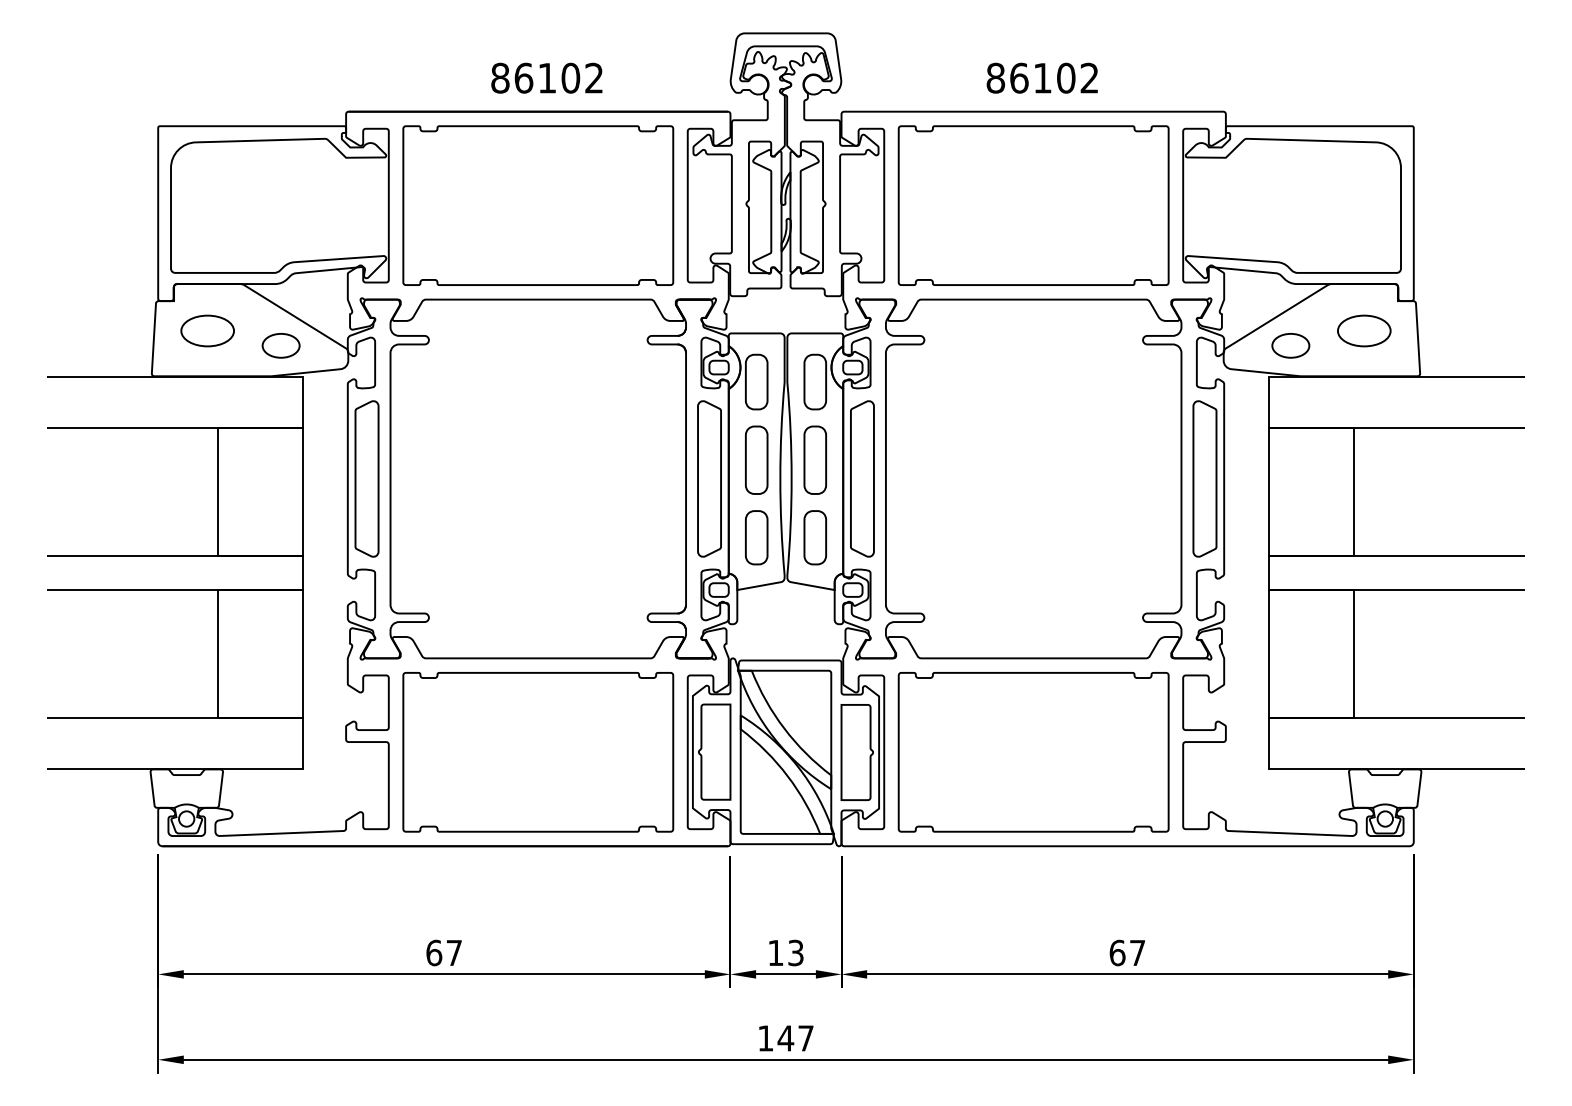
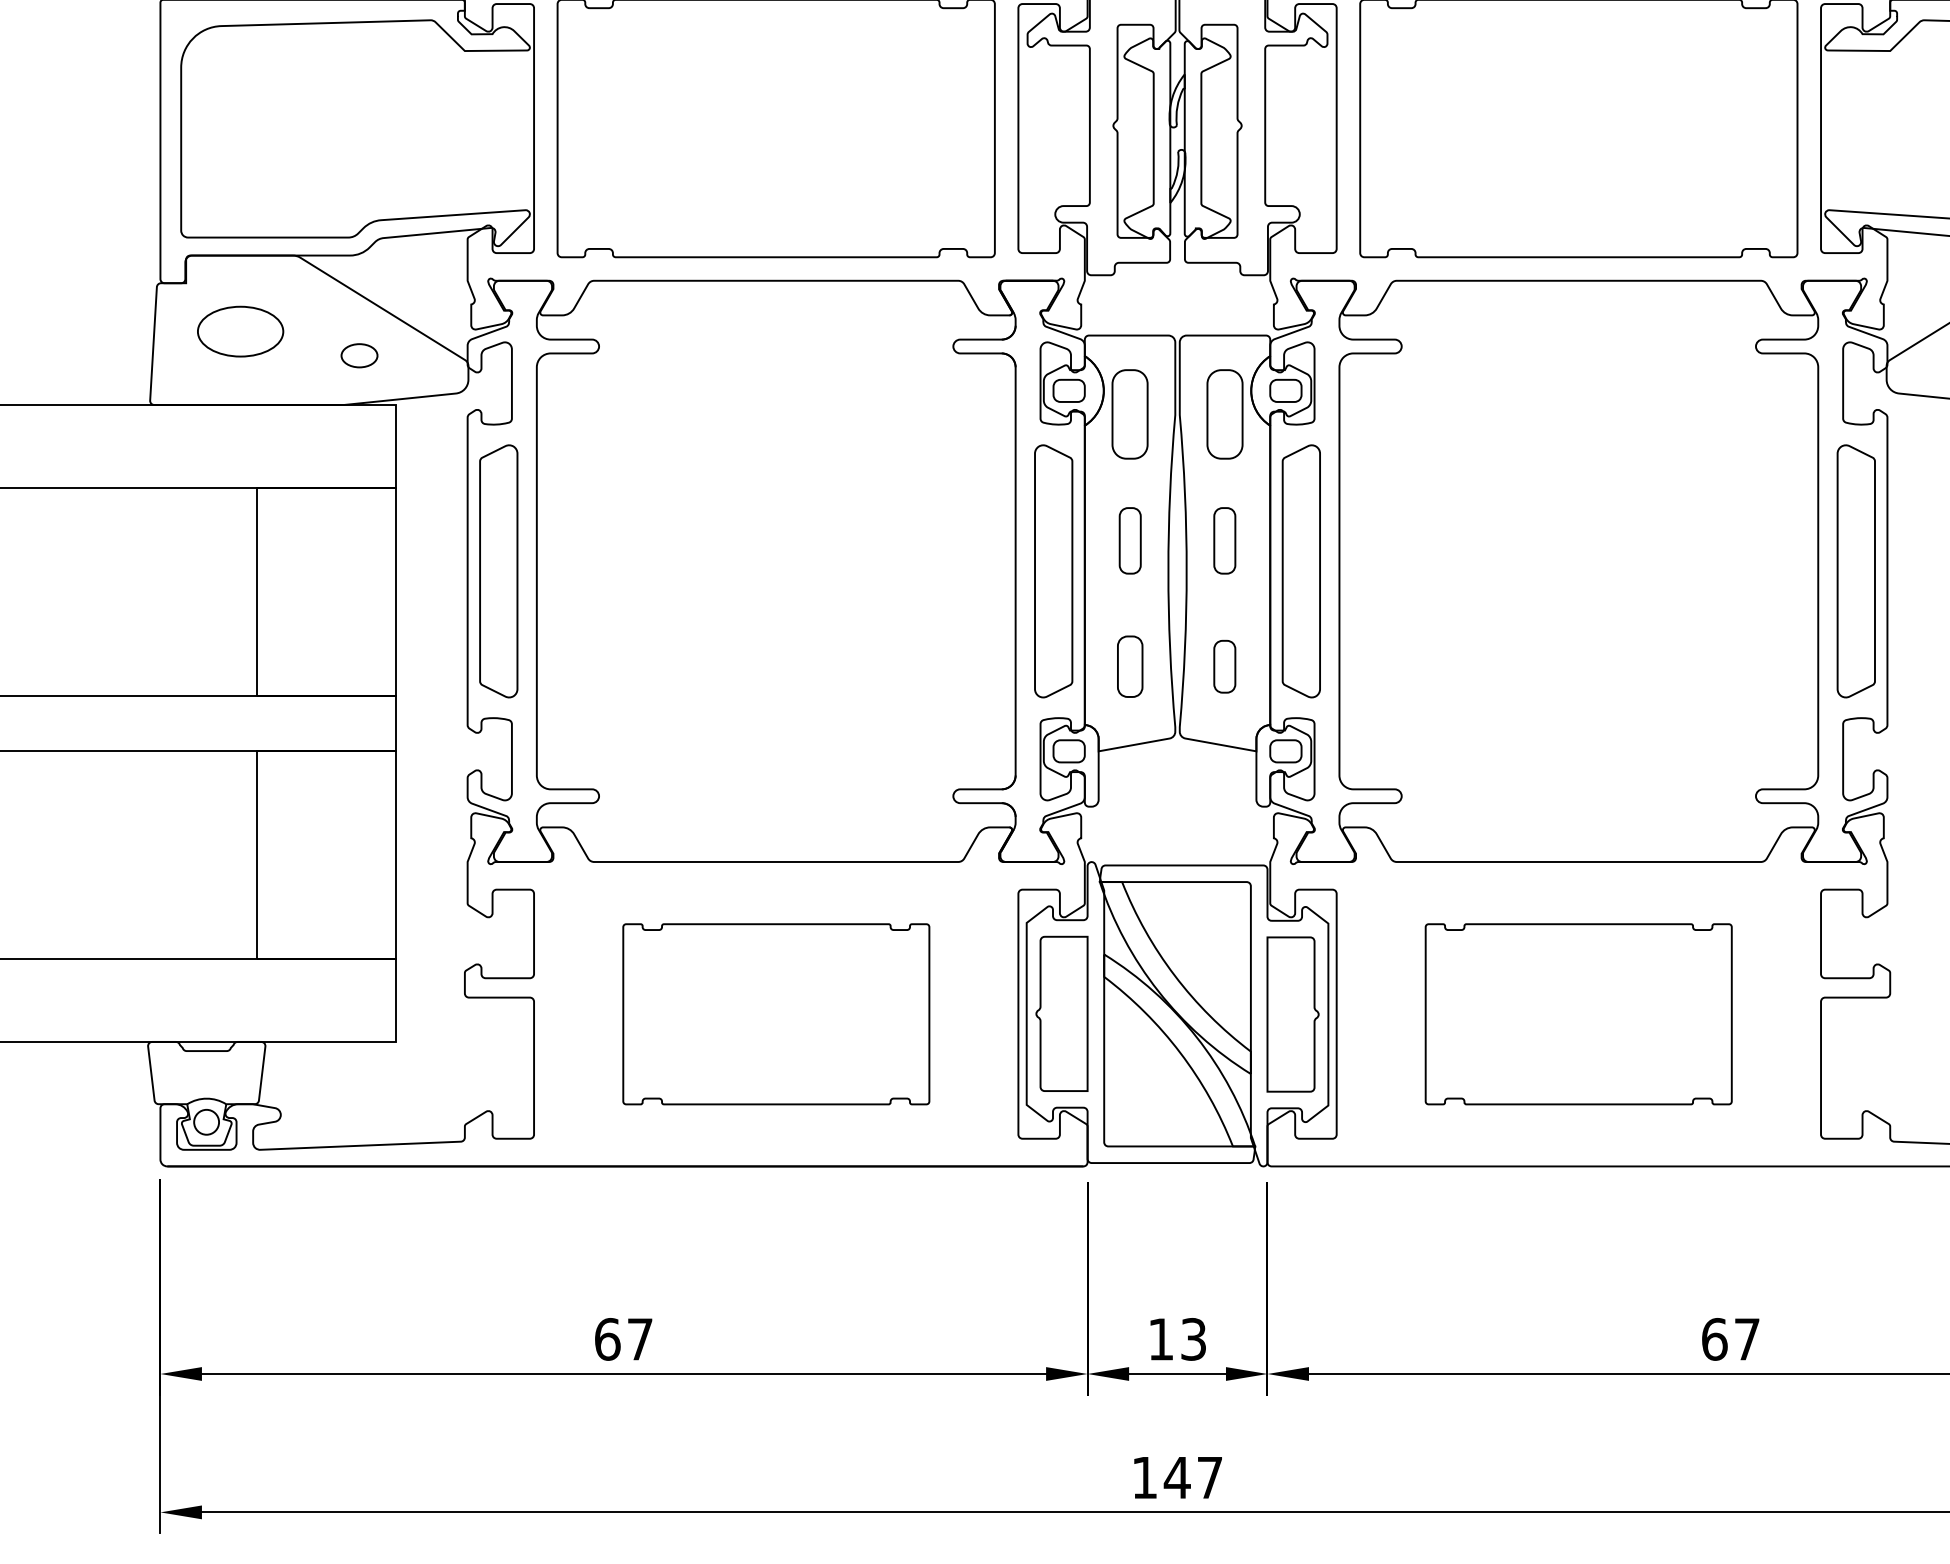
part: (280, 345) -> (358, 355), size x0.6
part: (756, 459) -> (1129, 539), size x0.6
part: (814, 459) -> (1223, 539), size x0.6
part: (756, 537) -> (1129, 666), size x0.7
part: (814, 537) -> (1223, 666), size x0.6
part: (538, 752) -> (776, 1014), size x0.7
part: (1033, 752) -> (1578, 1014), size x0.7

